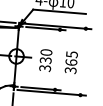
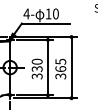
line: (57, 59) -> (47, 67), added
line: (83, 61) -> (71, 67), added

